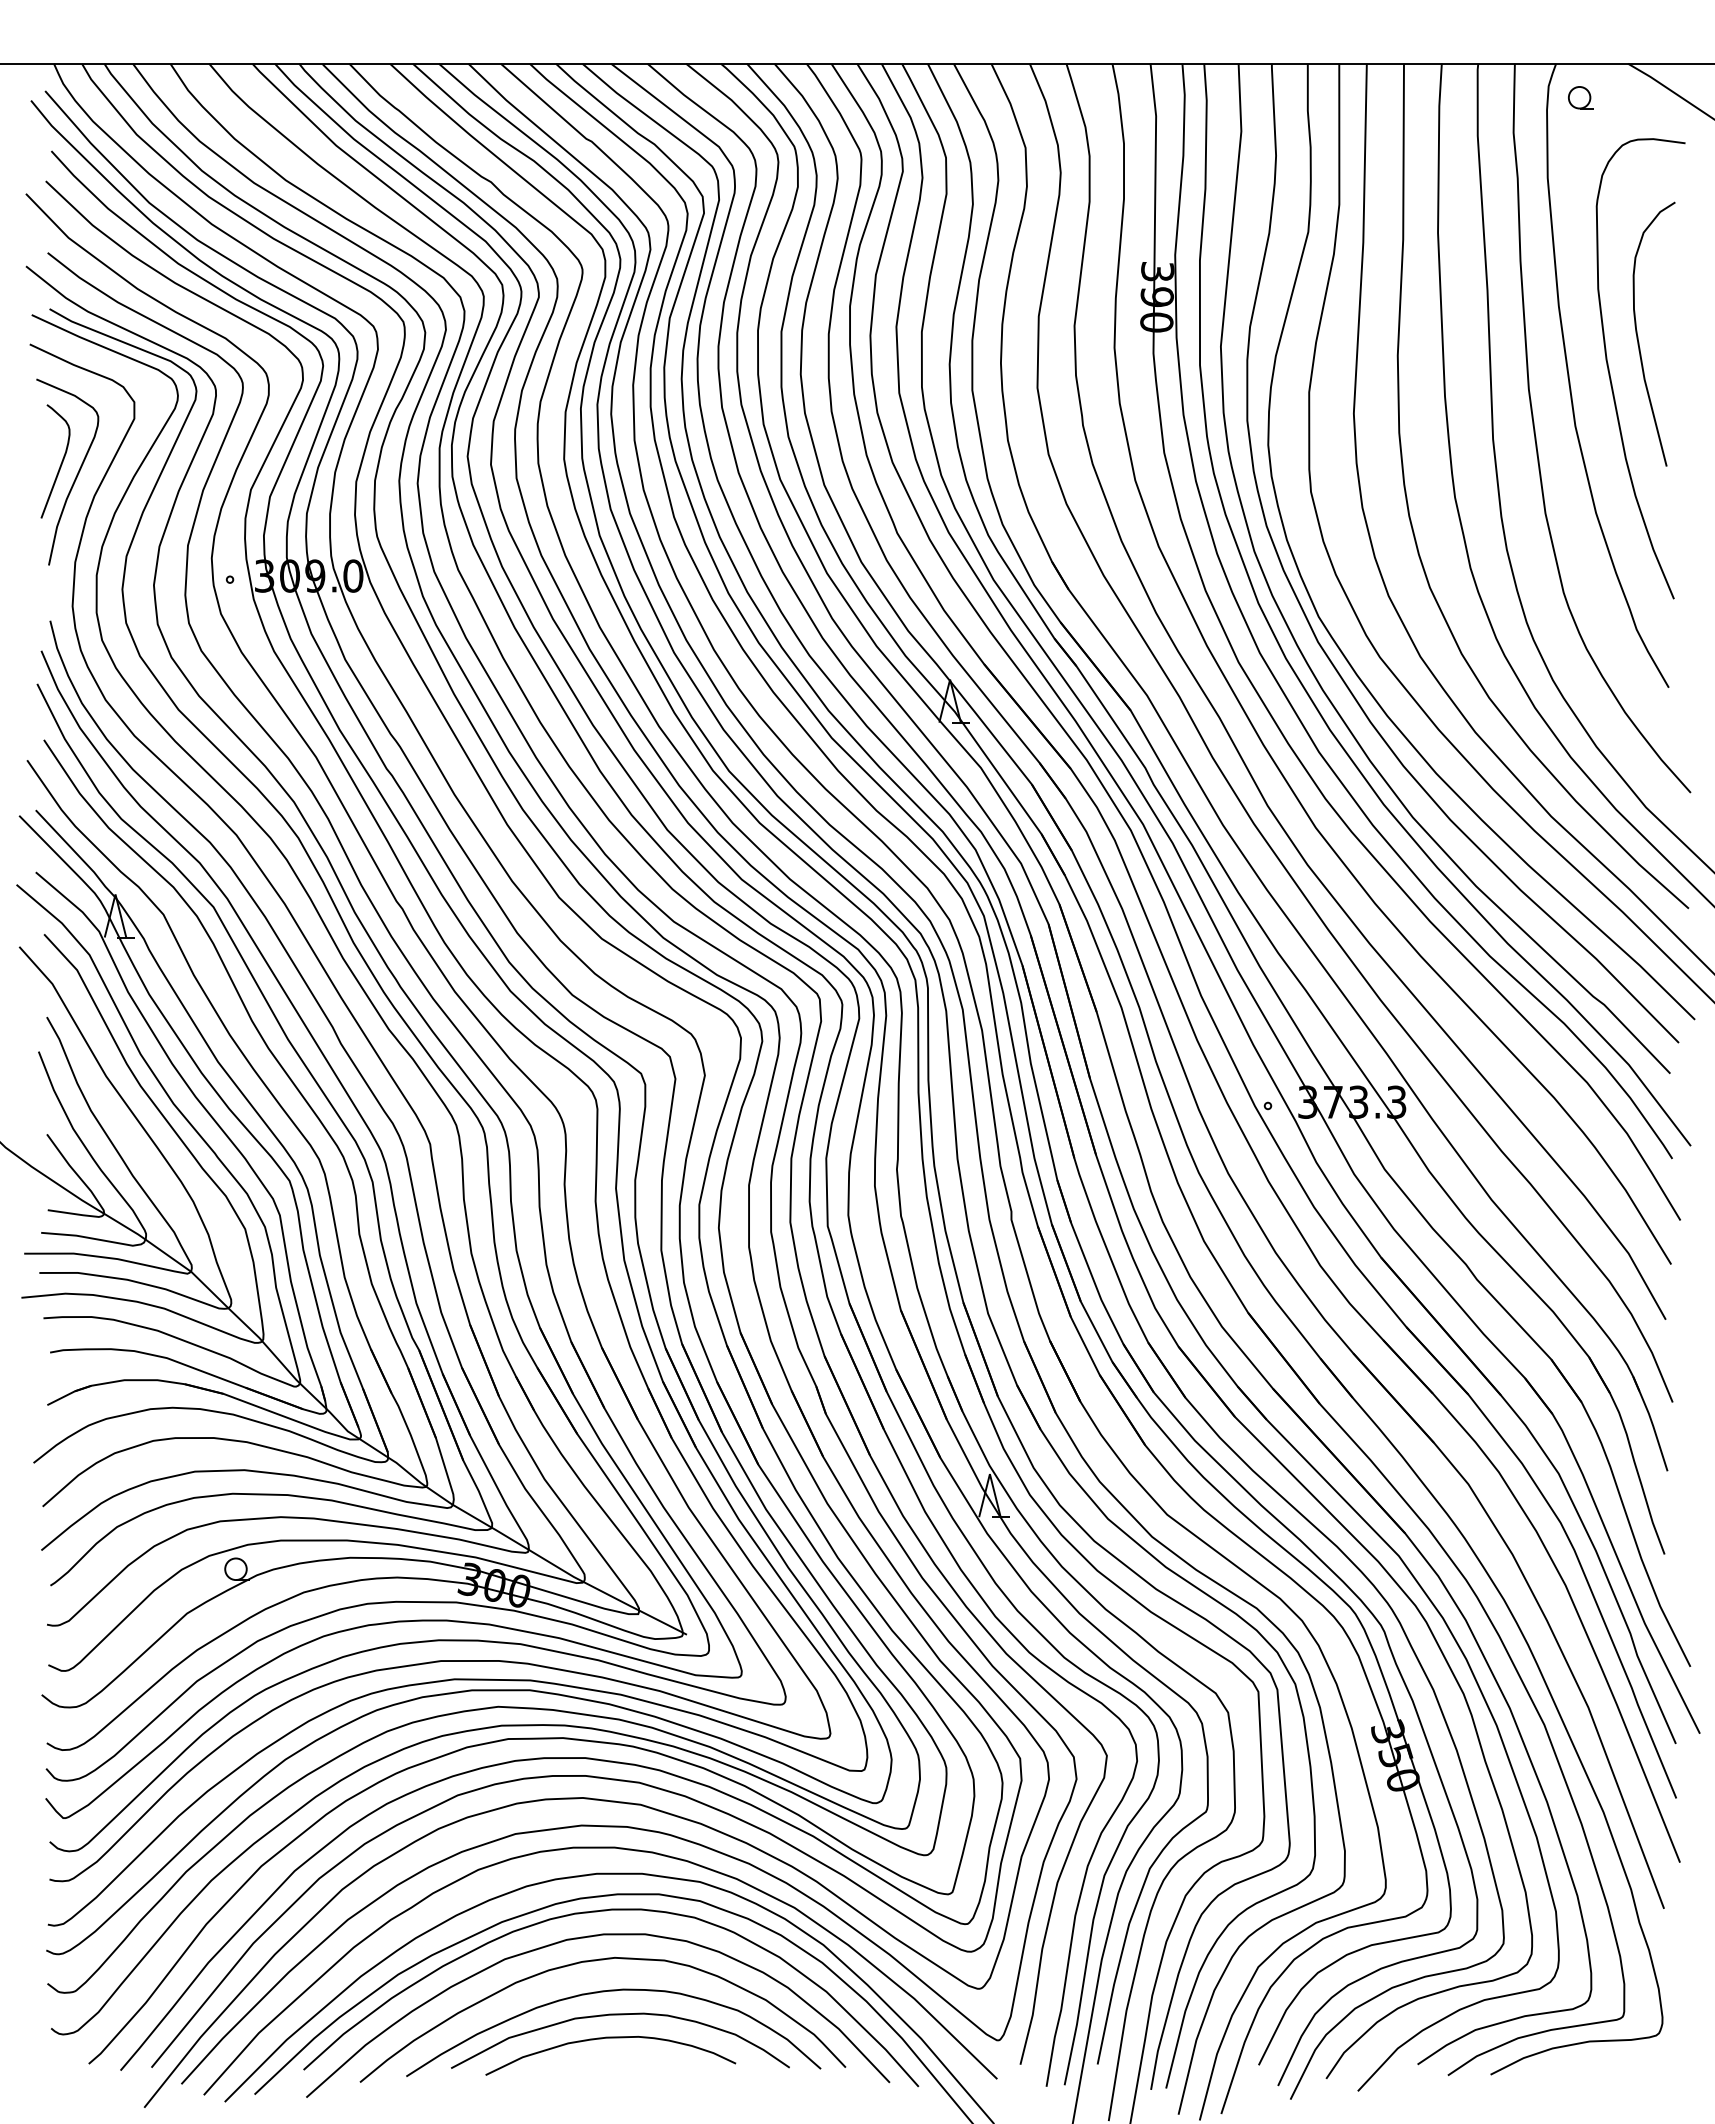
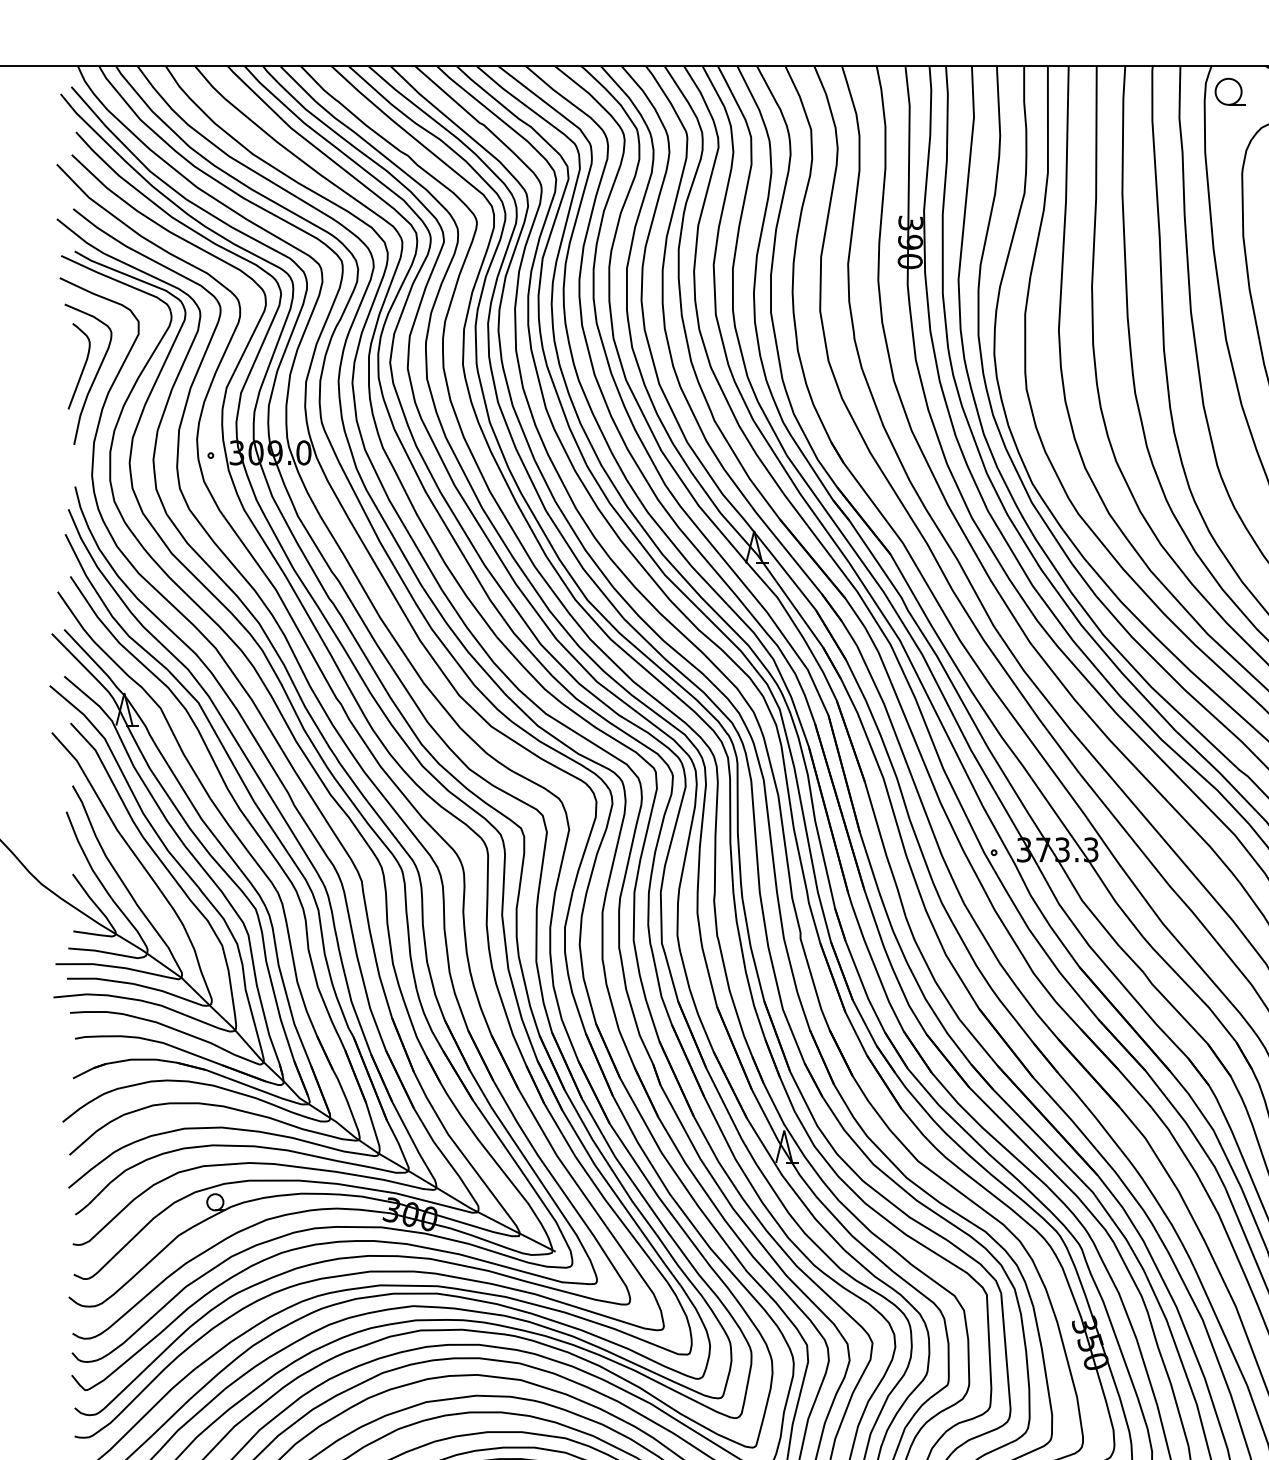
part: (1580, 97) -> (1229, 91), size x1.6

